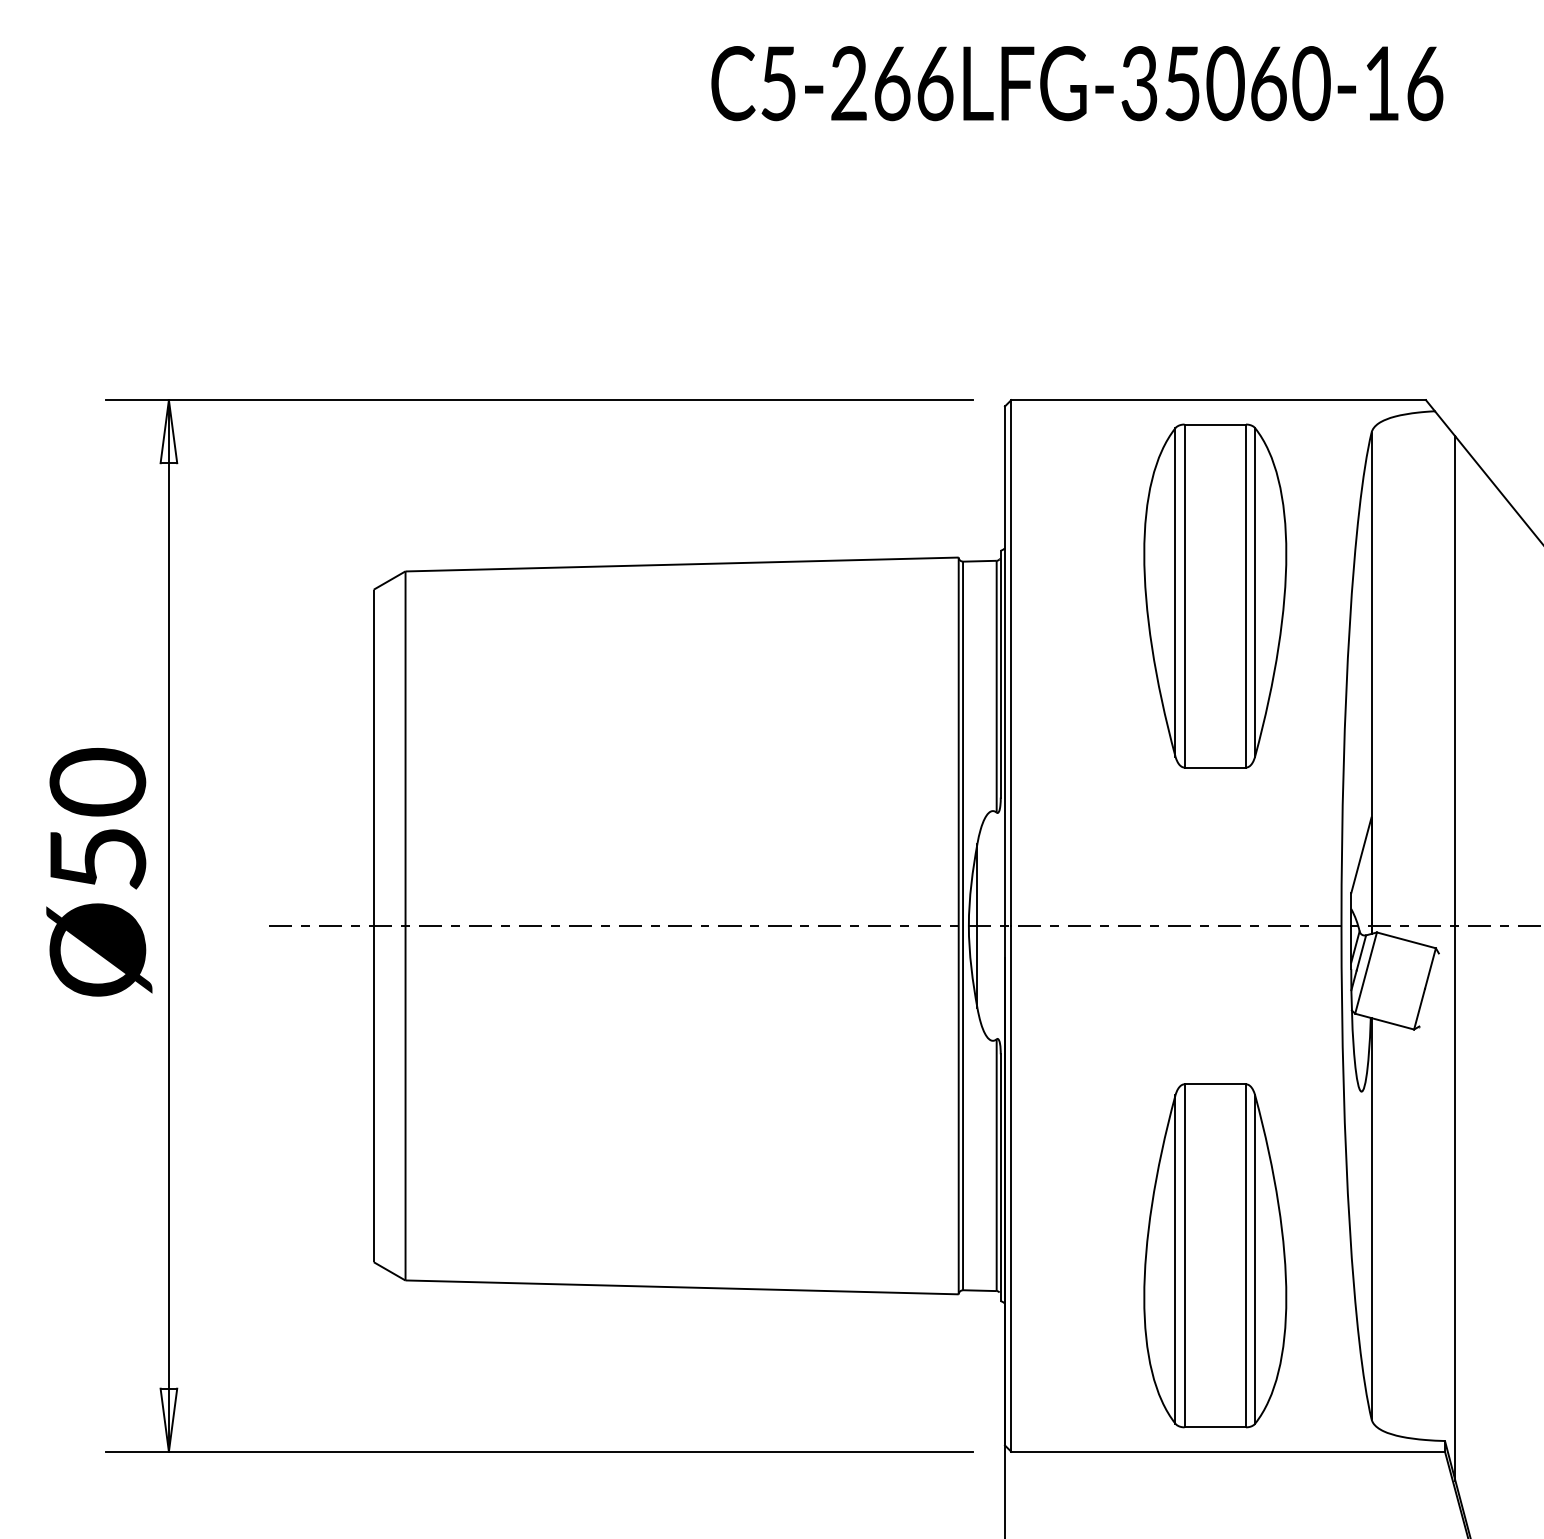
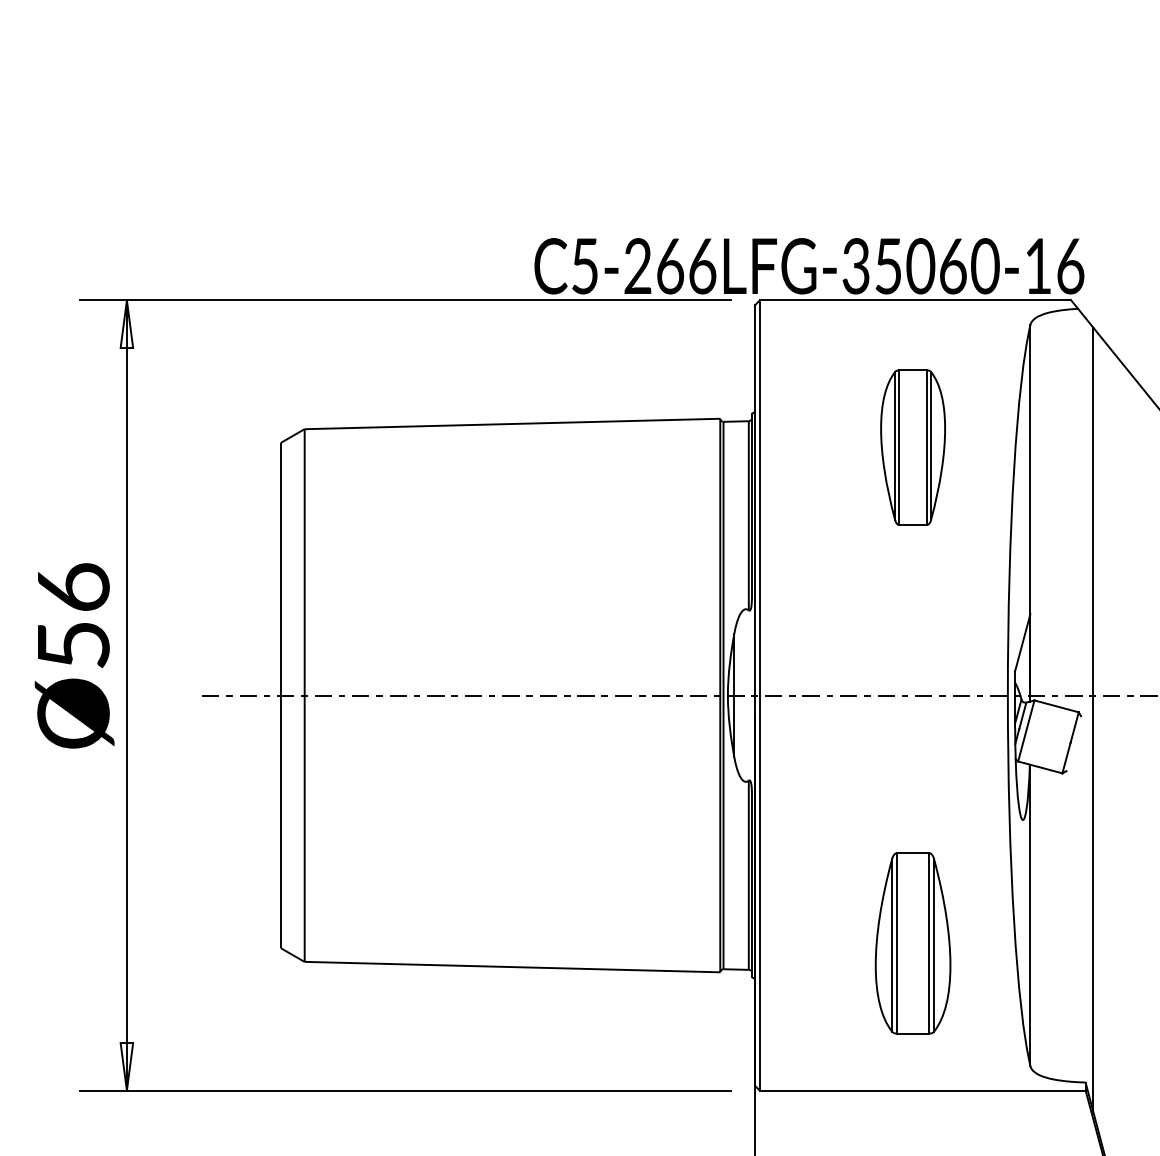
text: (1077, 83) -> (809, 266), moved
part: (1215, 595) -> (913, 447), size x0.6
text: (97, 782) -> (73, 587), Ø50 -> Ø56
part: (1215, 1255) -> (913, 943), size x0.7

